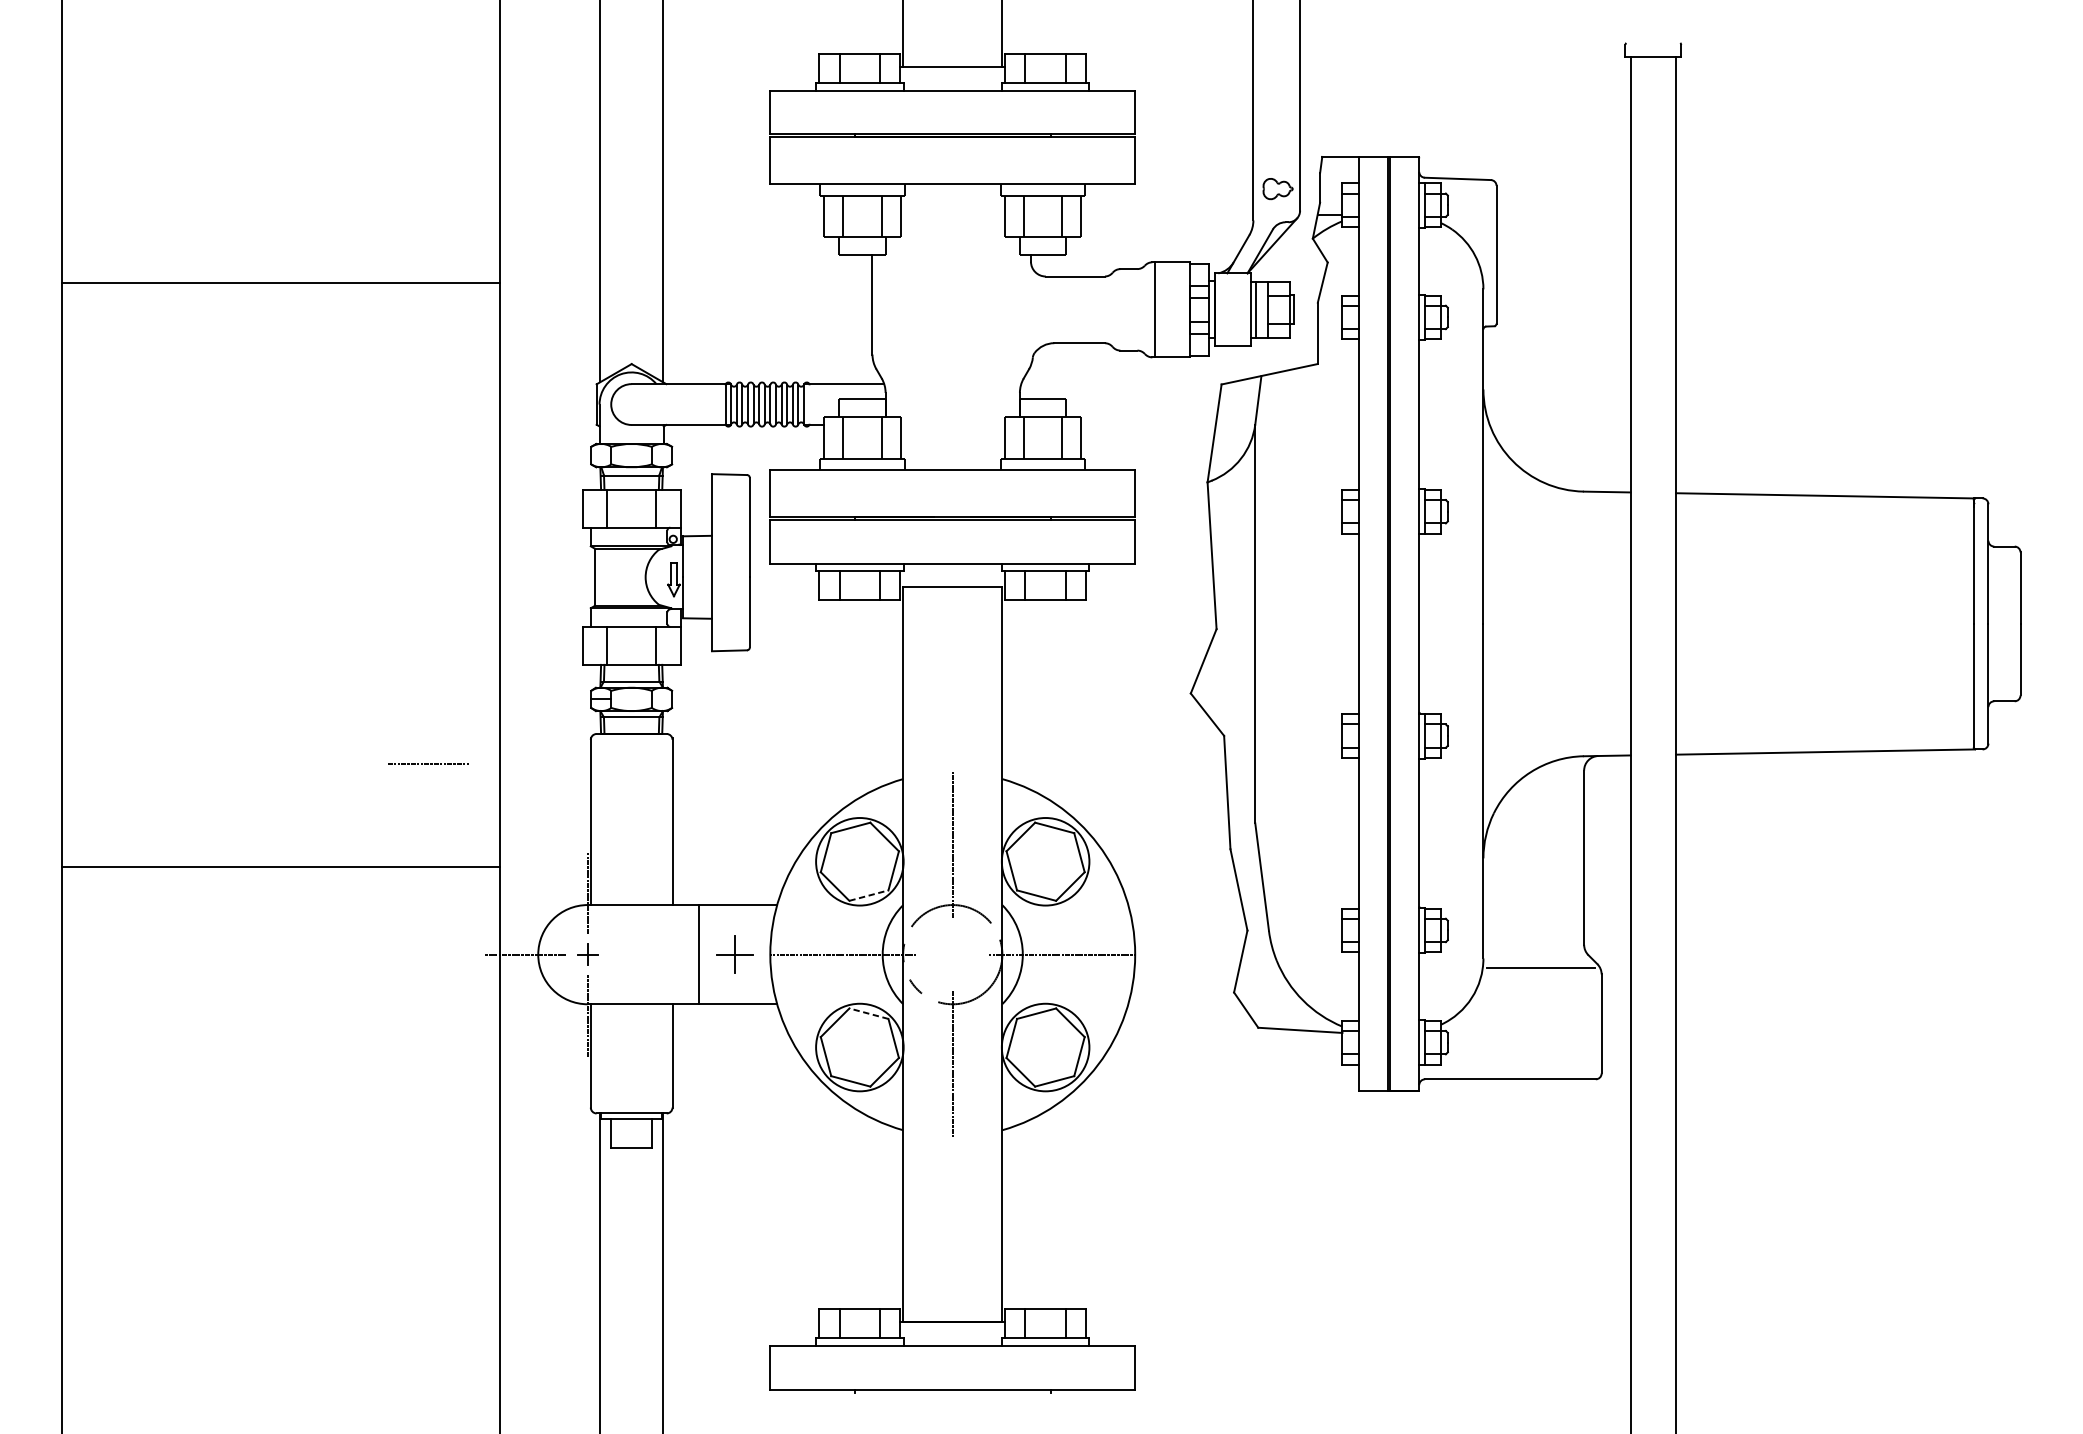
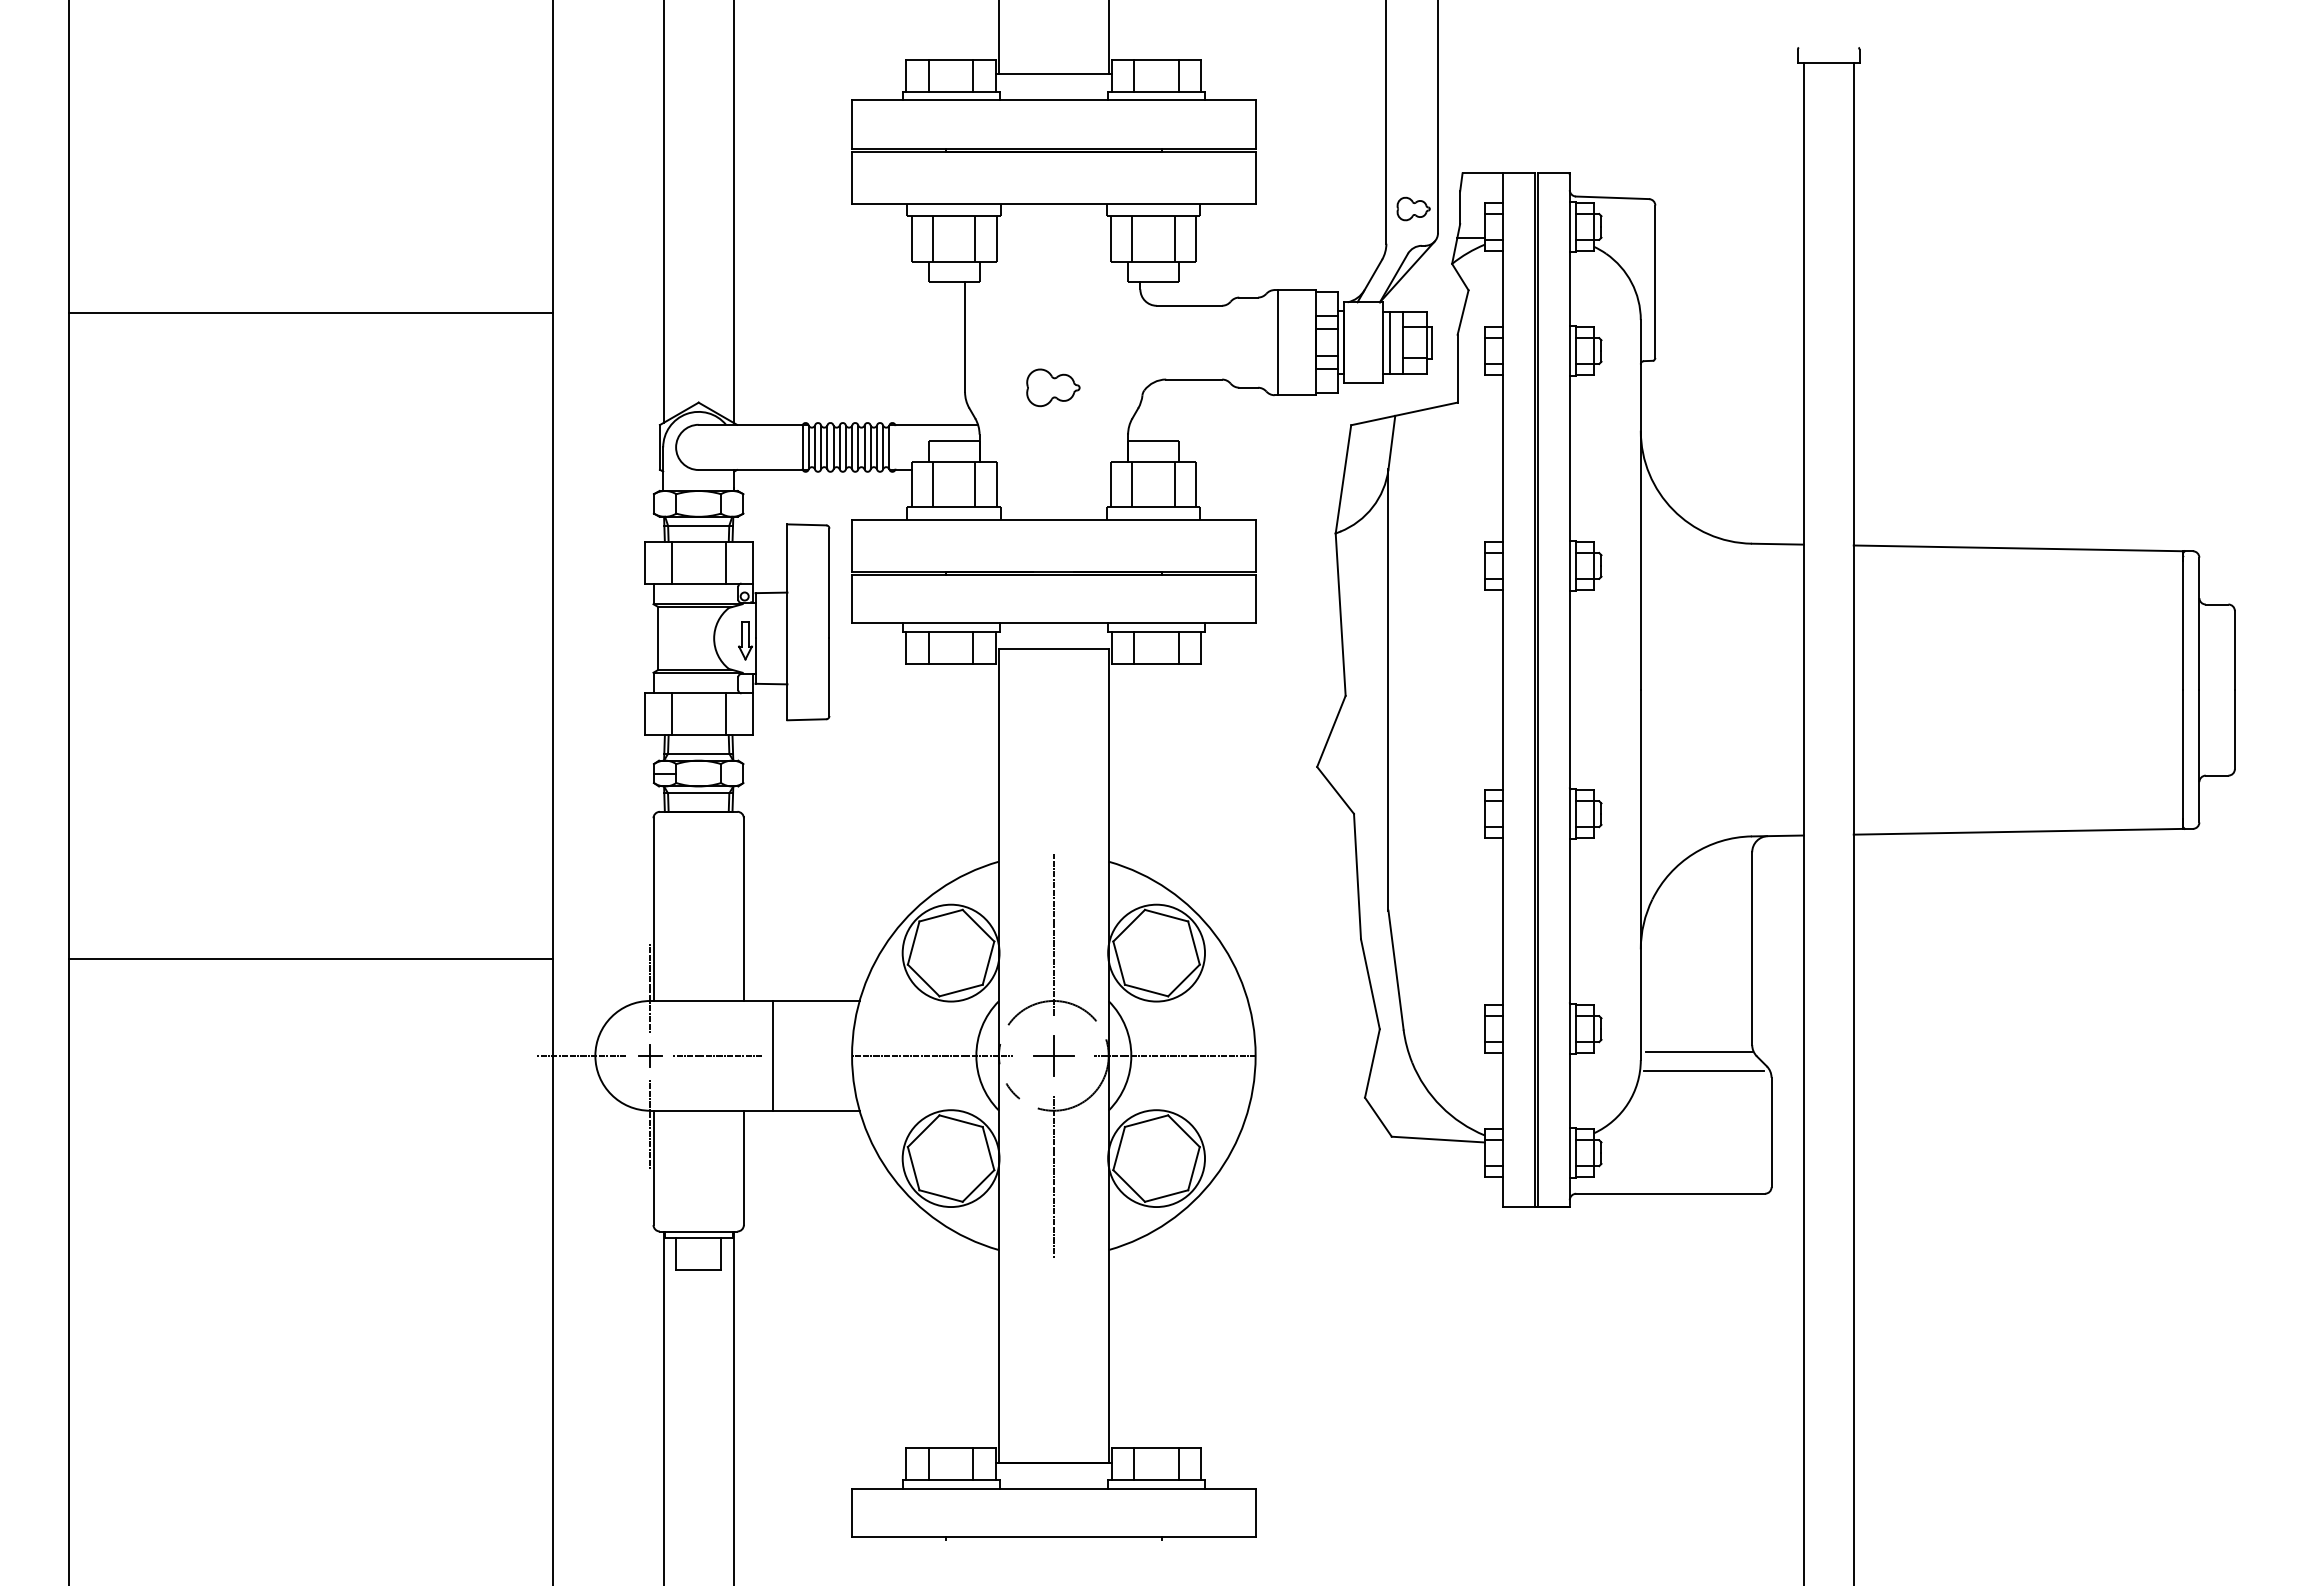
part: (952, 350) -> (1053, 387), added
line: (428, 763) -> (717, 1055), moved
line: (869, 895) -> (961, 990), dashed -> solid
line: (1535, 950) -> (1698, 1051), added
part: (734, 954) -> (1053, 1055), moved
line: (868, 1013) -> (960, 1121), dashed -> solid

